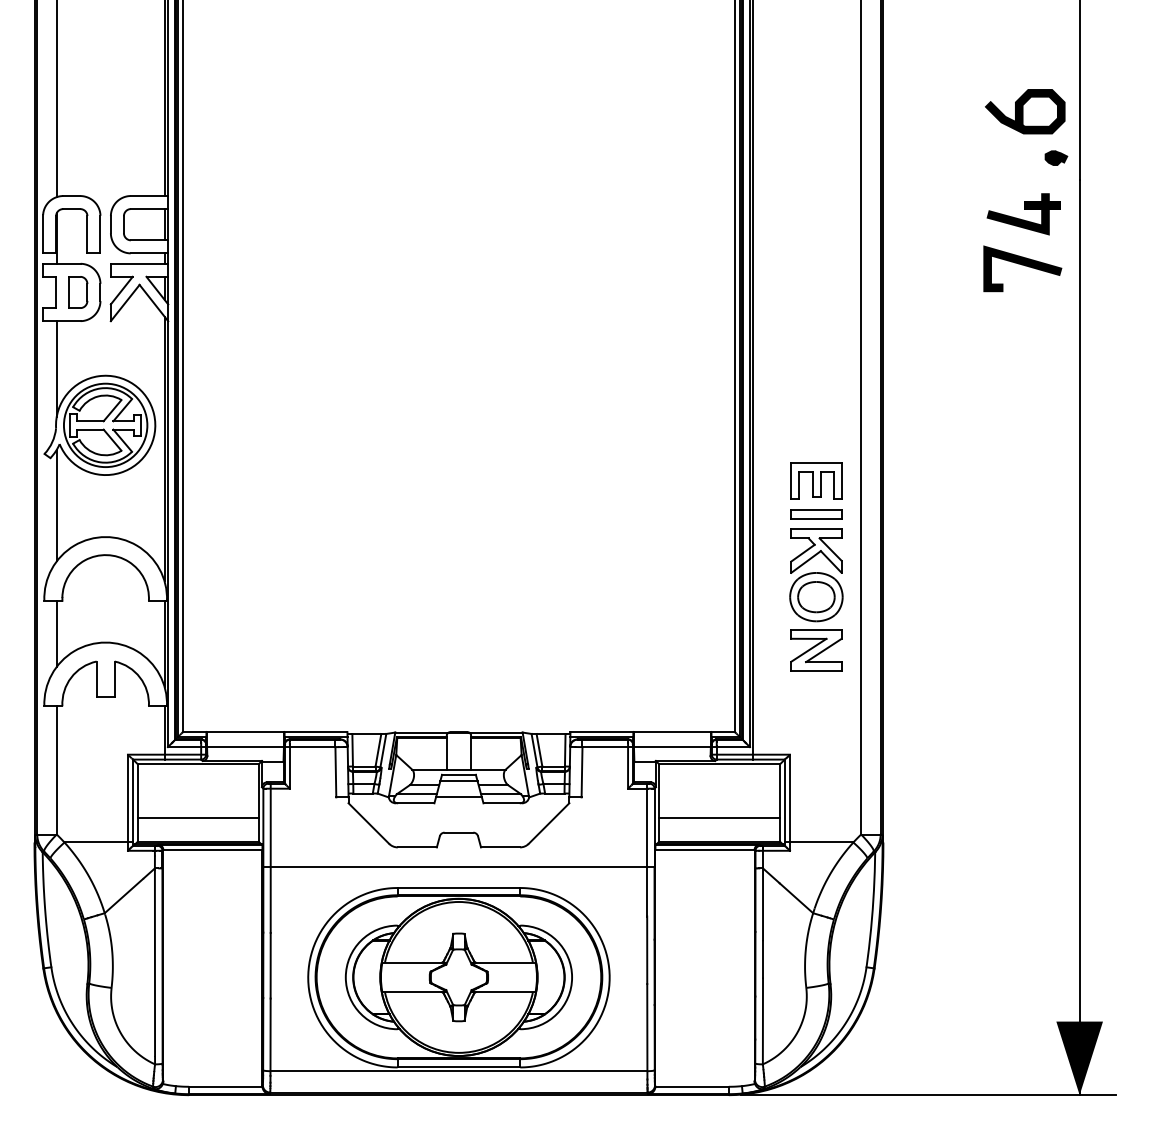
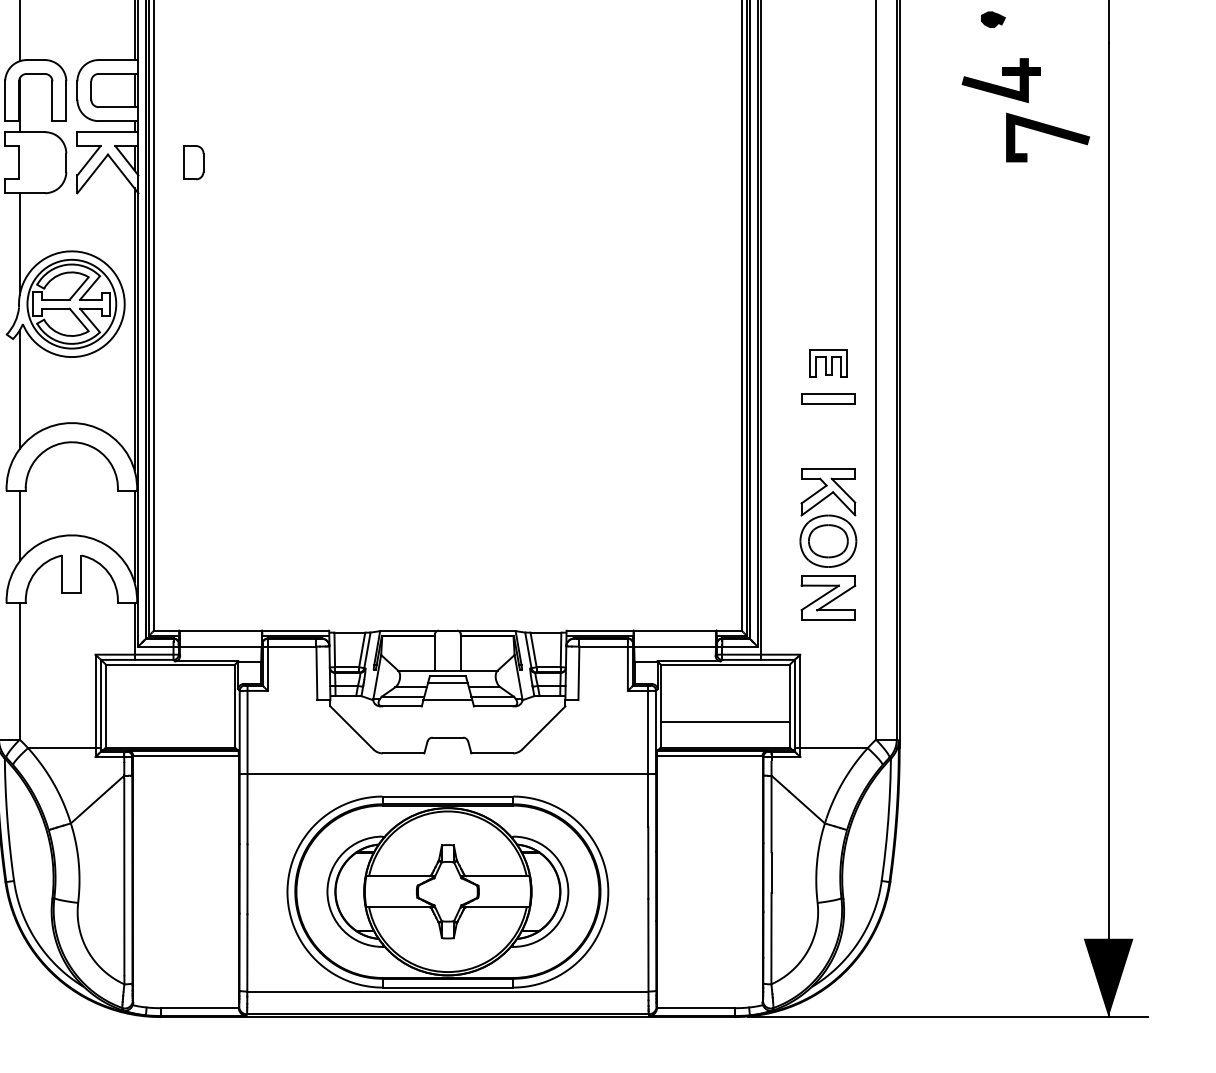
part: (1056, 157) -> (993, 19), moved
part: (1023, 214) -> (1000, 80), moved
part: (78, 292) -> (194, 162), moved
part: (816, 480) -> (828, 362), size x0.7
part: (816, 599) -> (828, 543), moved
line: (198, 817) -> (170, 721), removed

